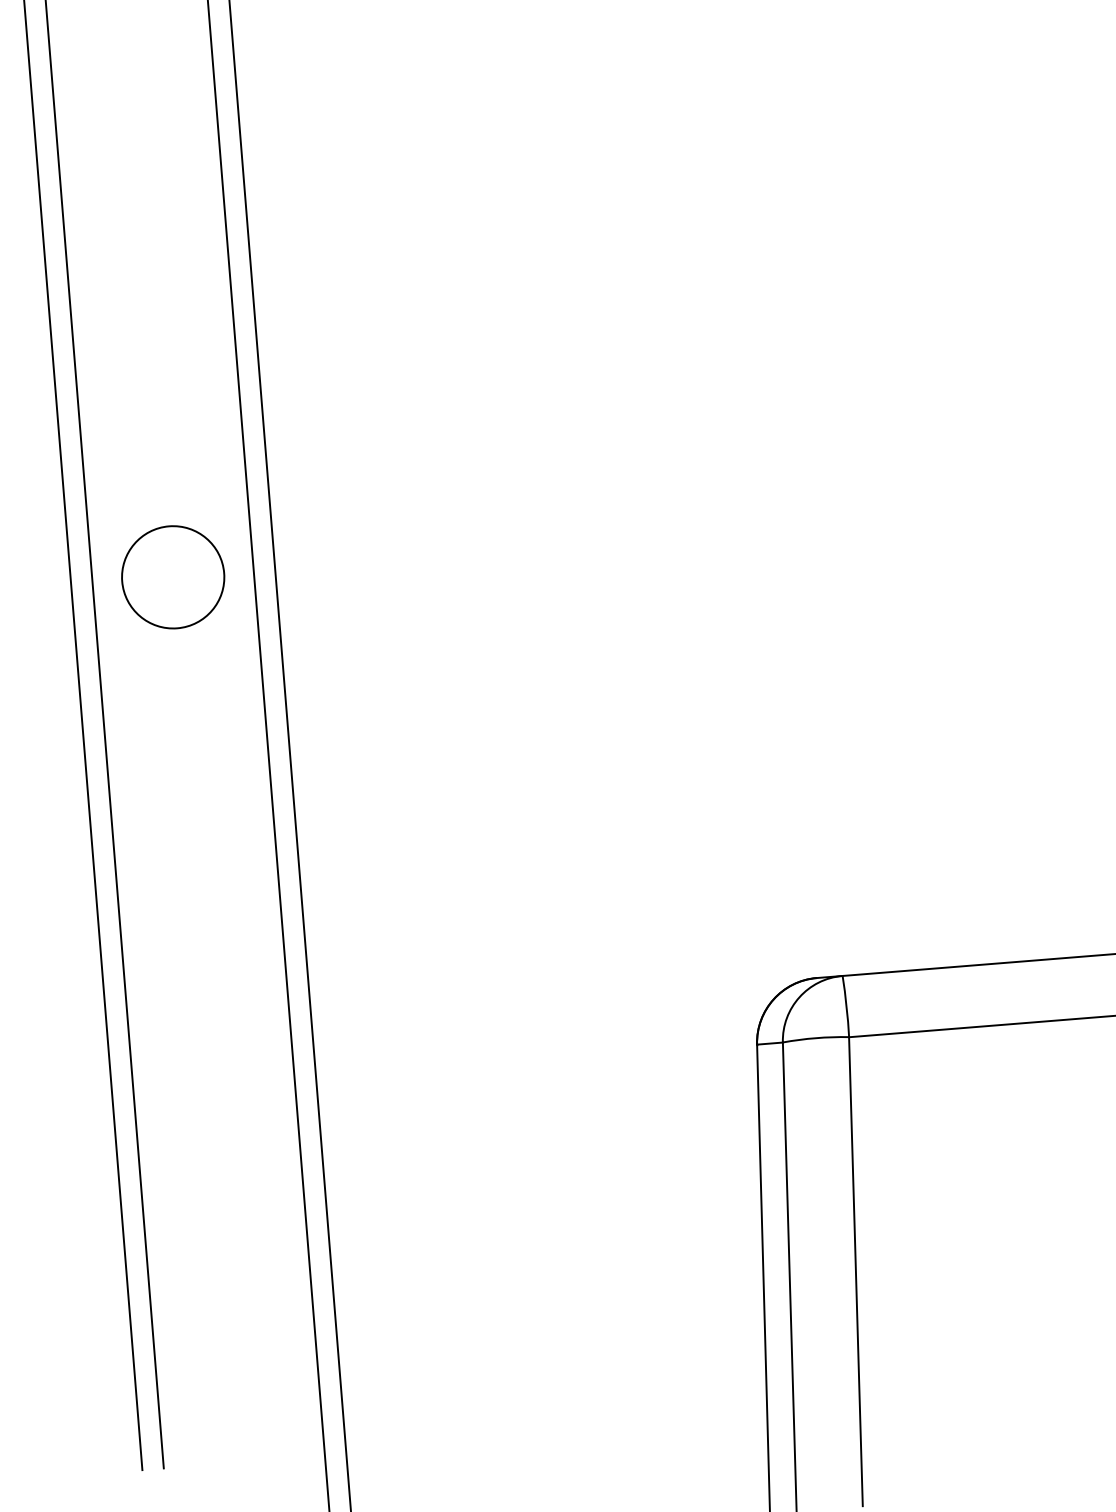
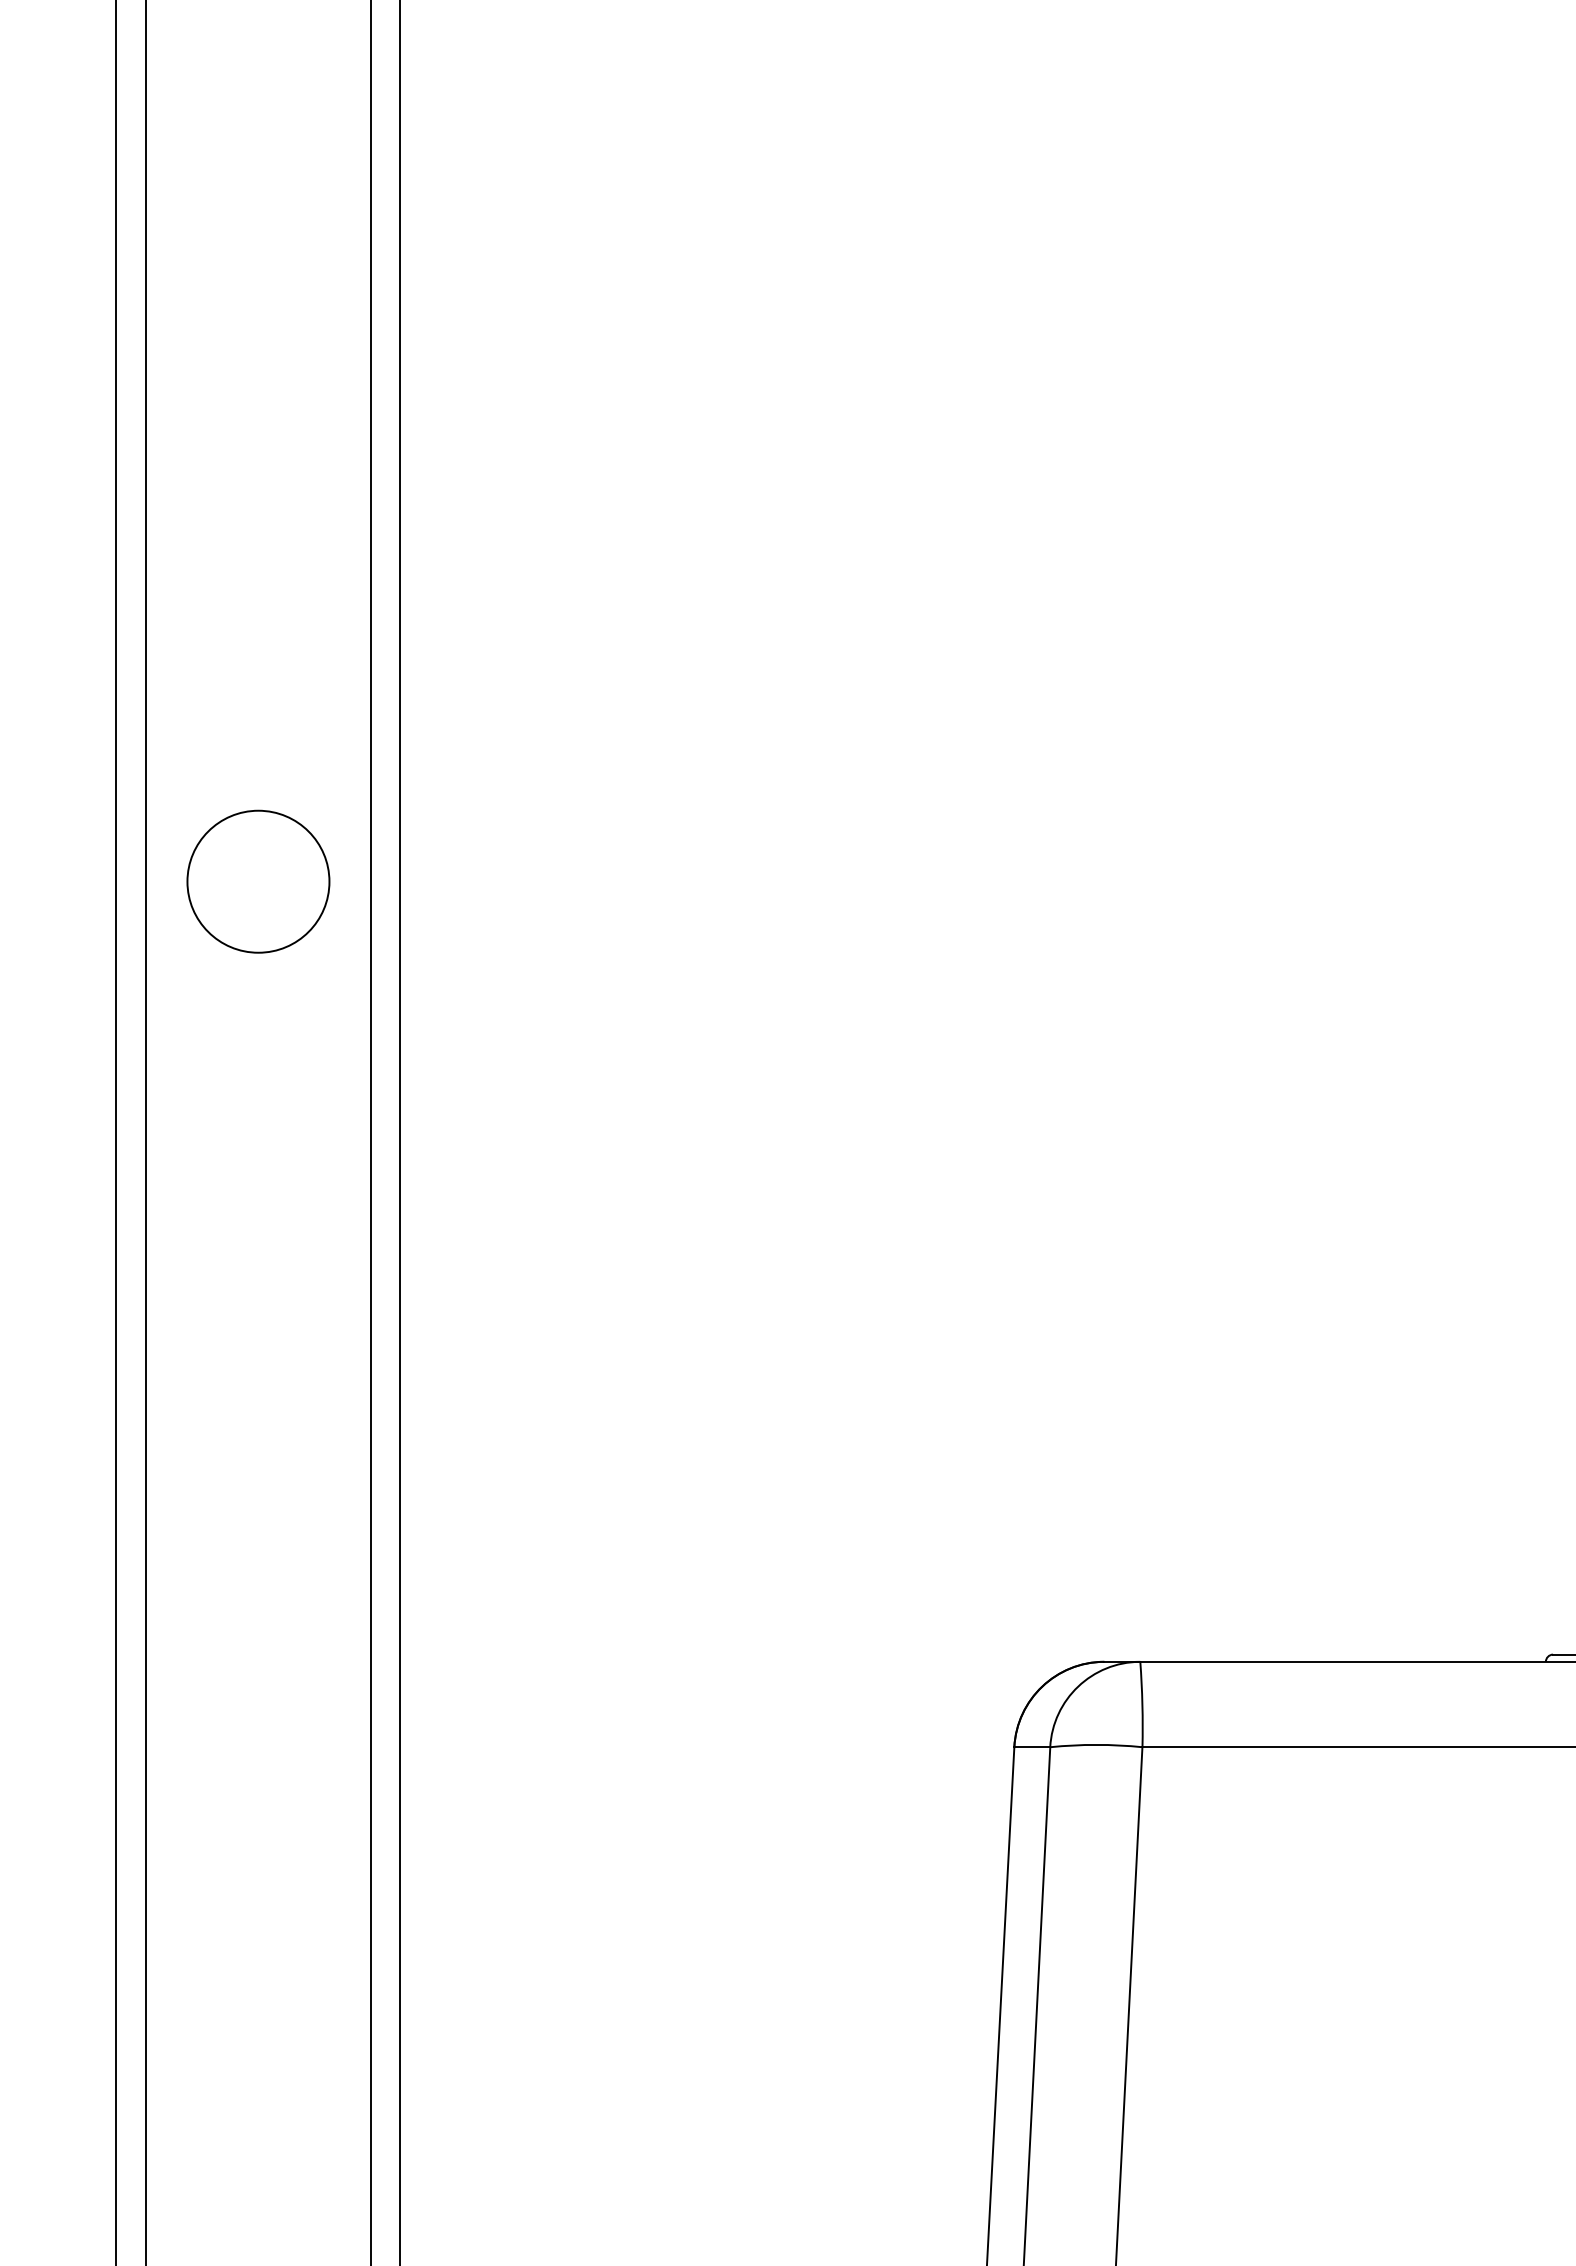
circle: (173, 577) -> (258, 881), moved

